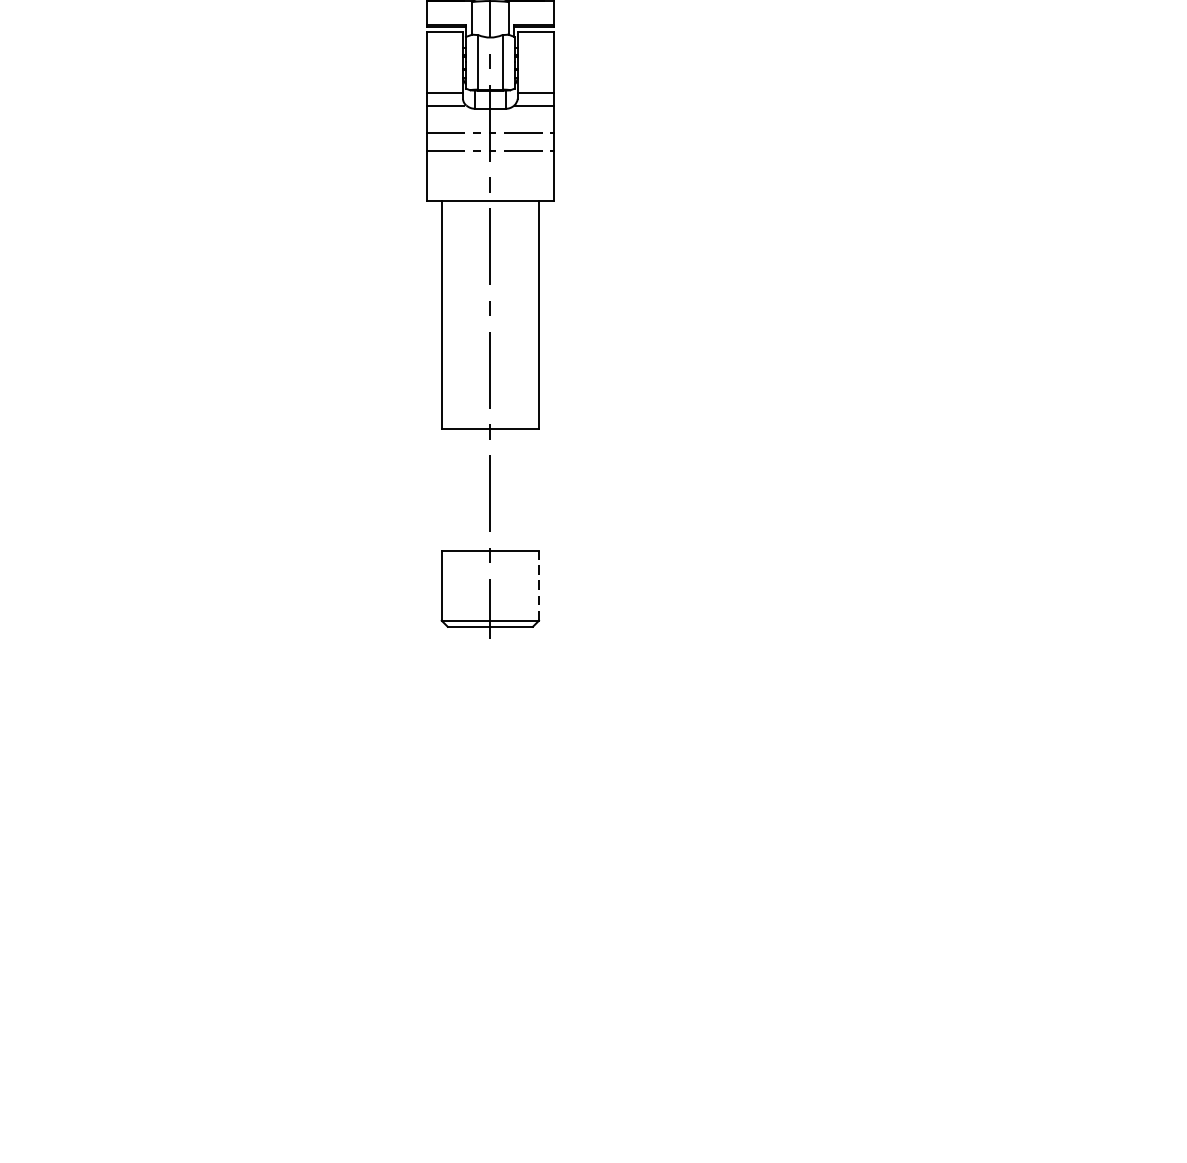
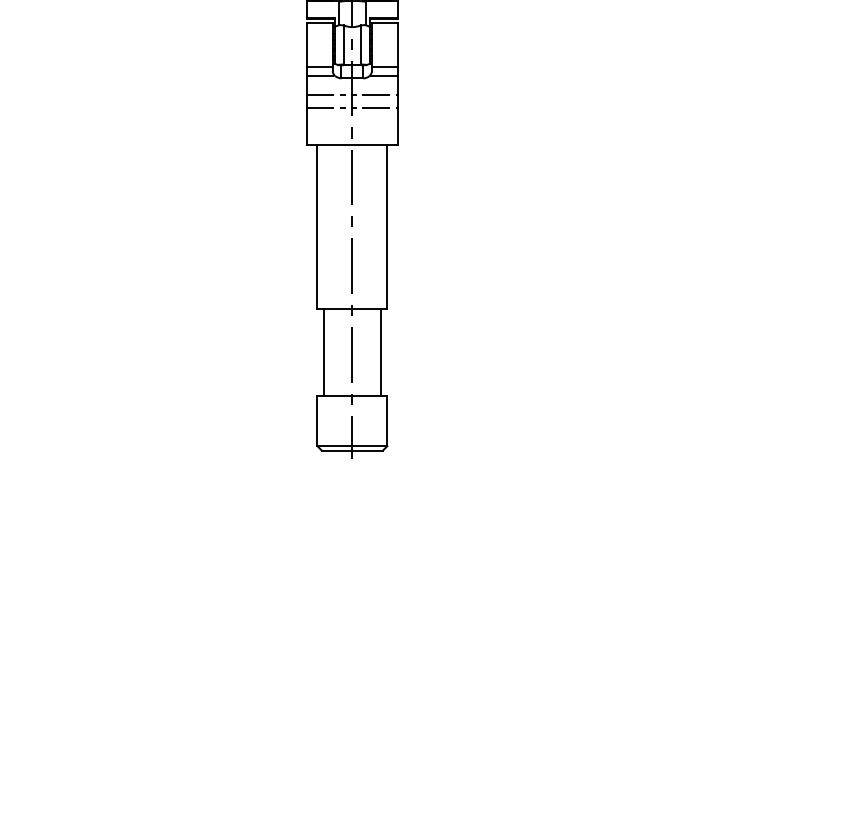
line: (450, 488) -> (323, 351), added
line: (529, 488) -> (380, 351), added
line: (539, 584) -> (387, 420), dashed -> solid

